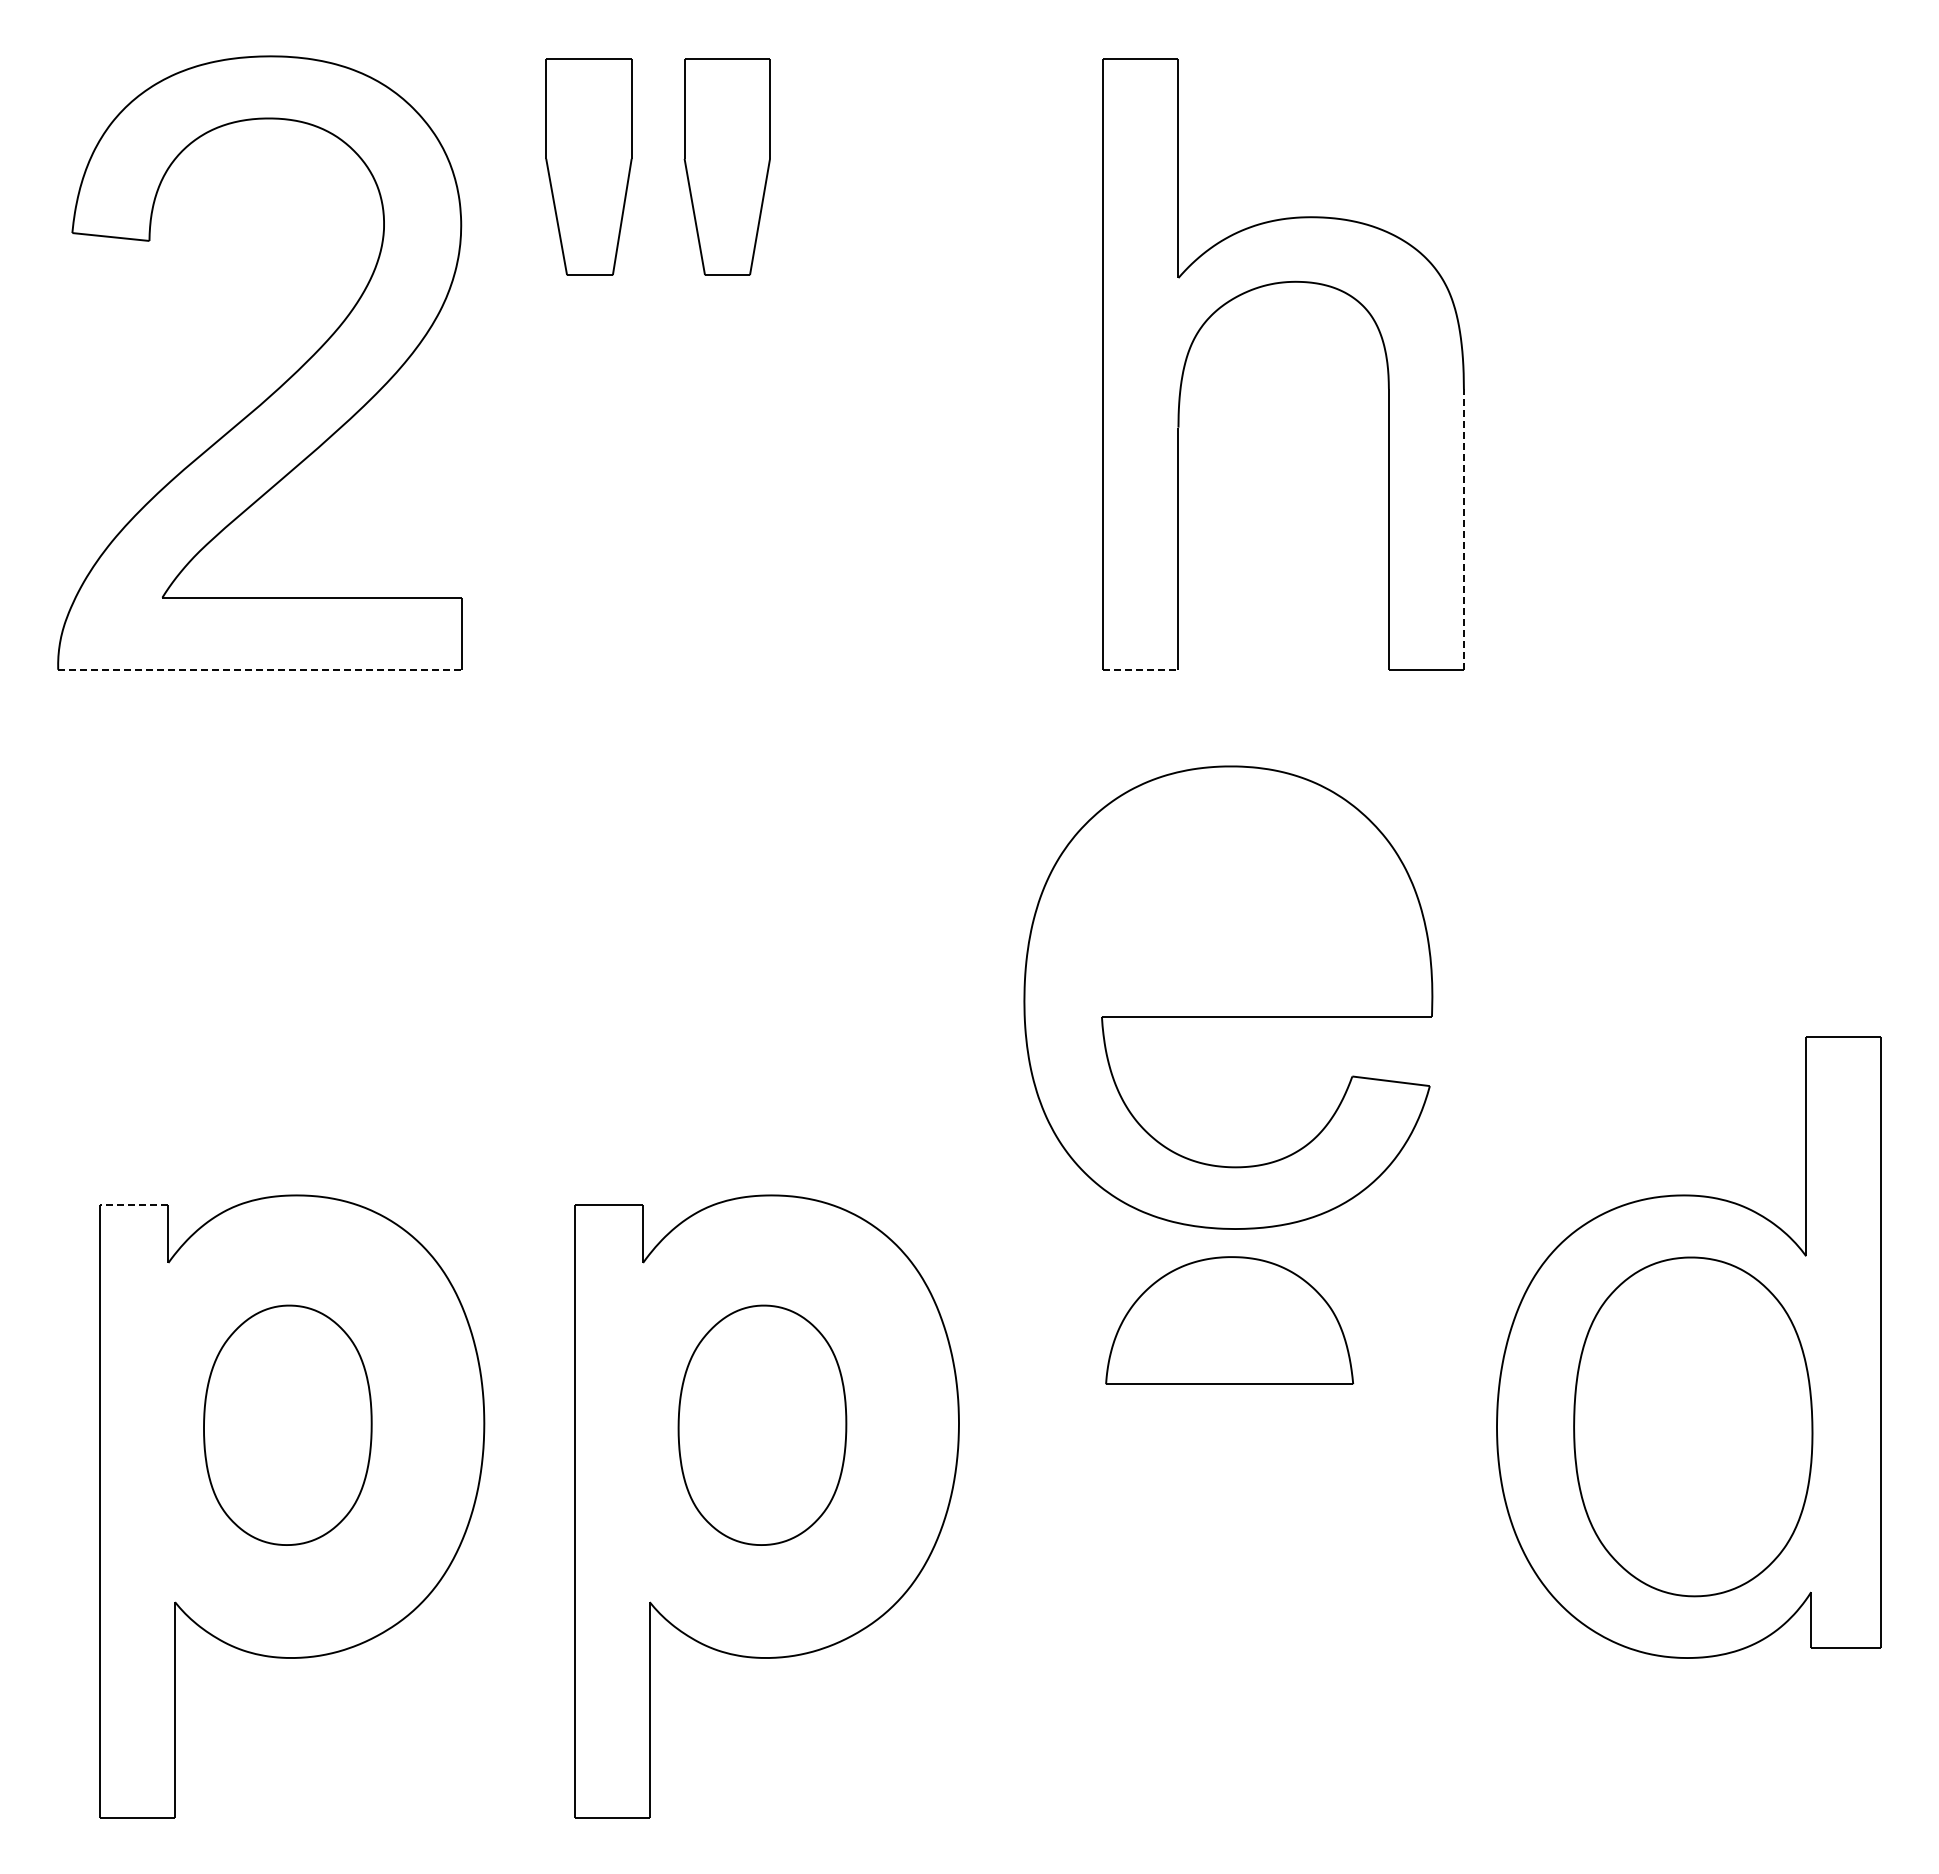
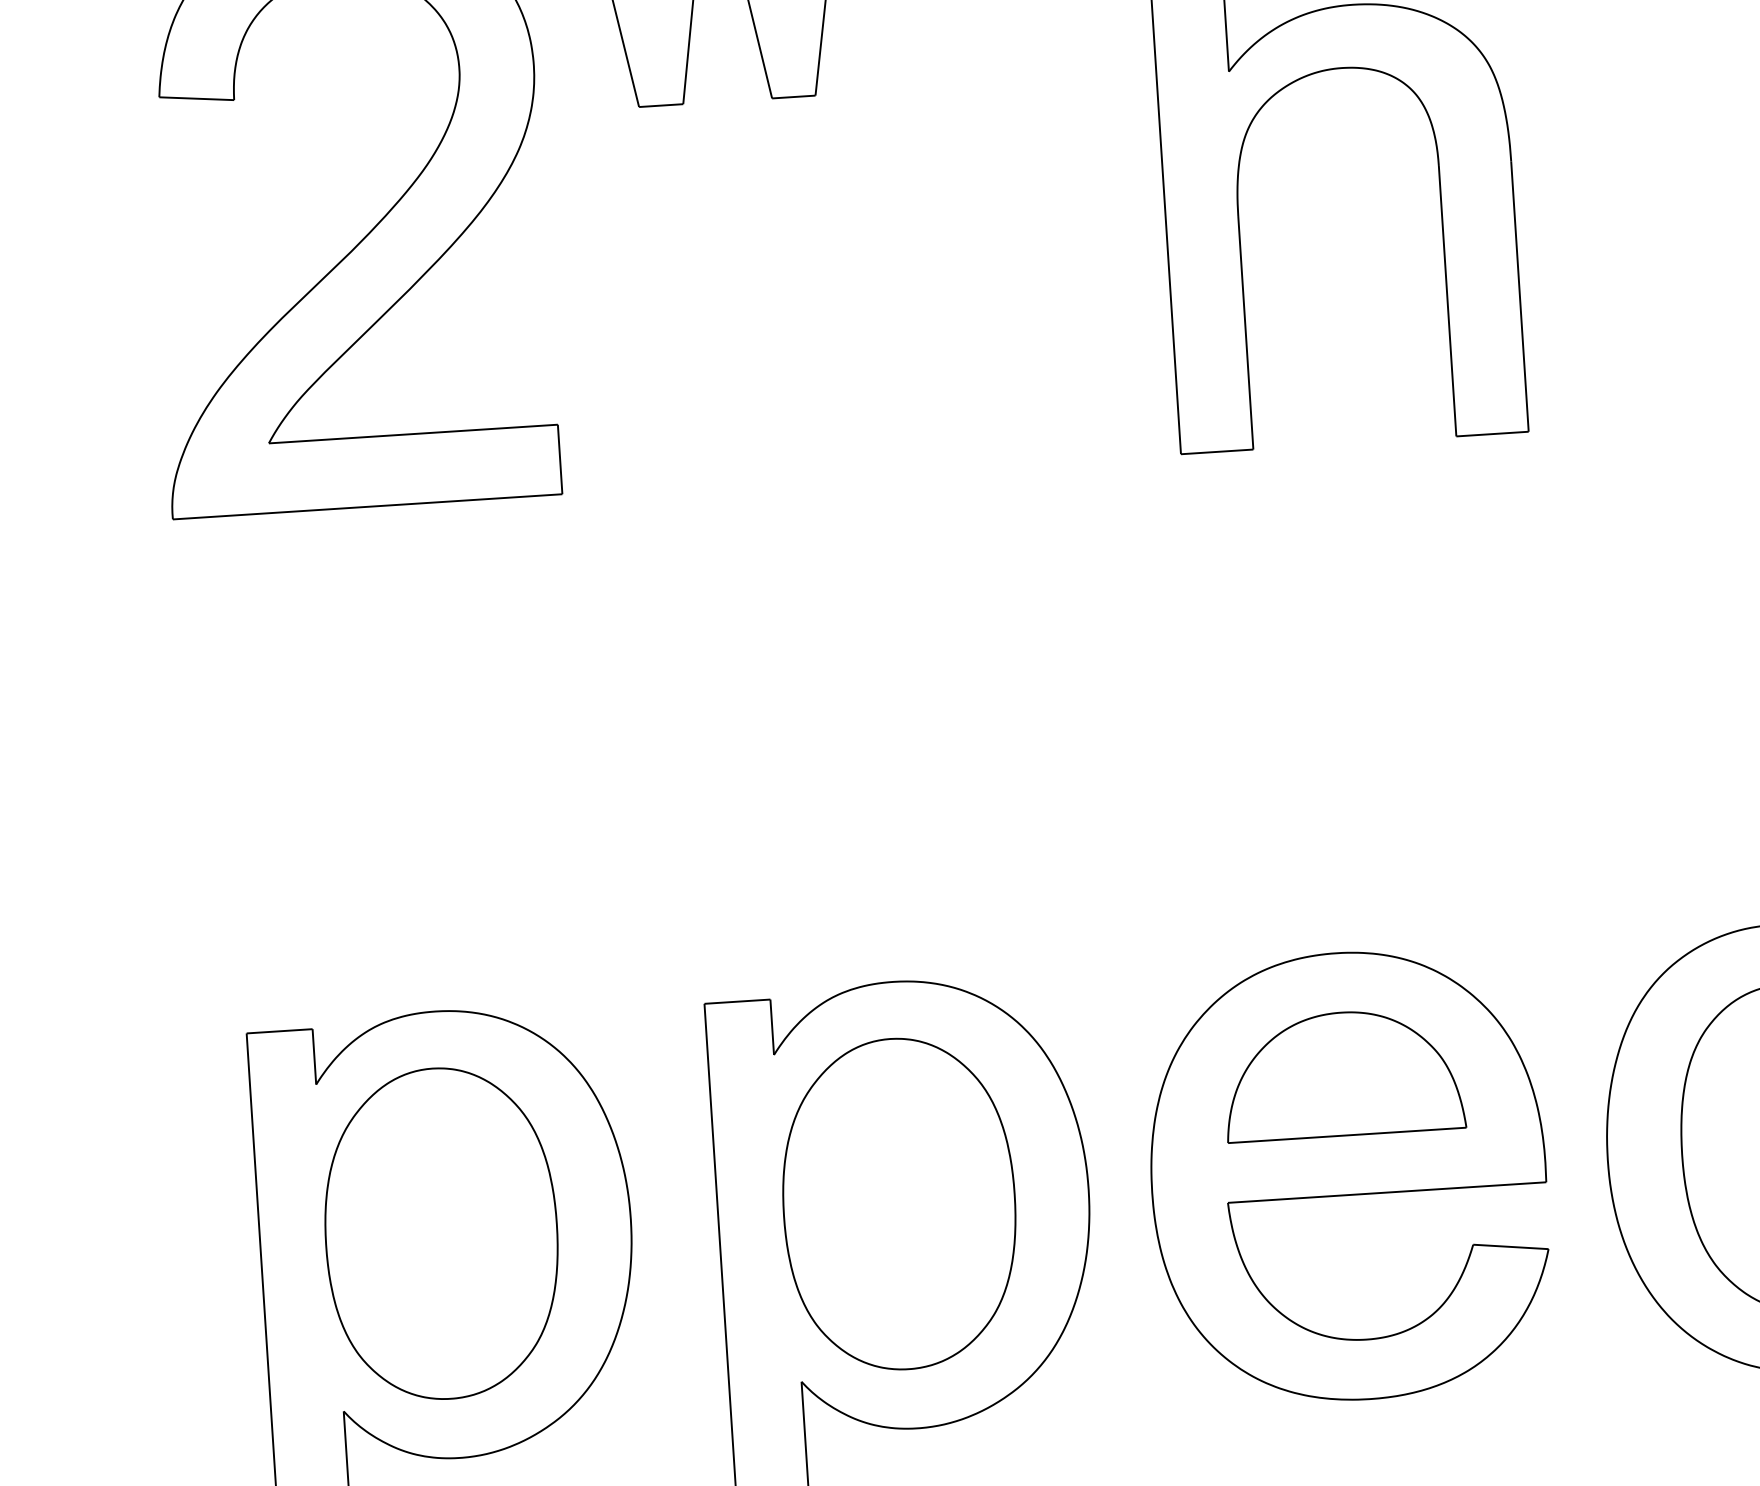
line: (1463, 529) -> (1519, 296), dashed -> solid
line: (260, 669) -> (367, 506), dashed -> solid
line: (1140, 669) -> (1216, 451), dashed -> solid
part: (1228, 997) -> (1348, 1176), moved
line: (133, 1205) -> (278, 1031), dashed -> solid
part: (287, 1425) -> (441, 1233), size x1.43
part: (762, 1425) -> (899, 1204), size x1.43

